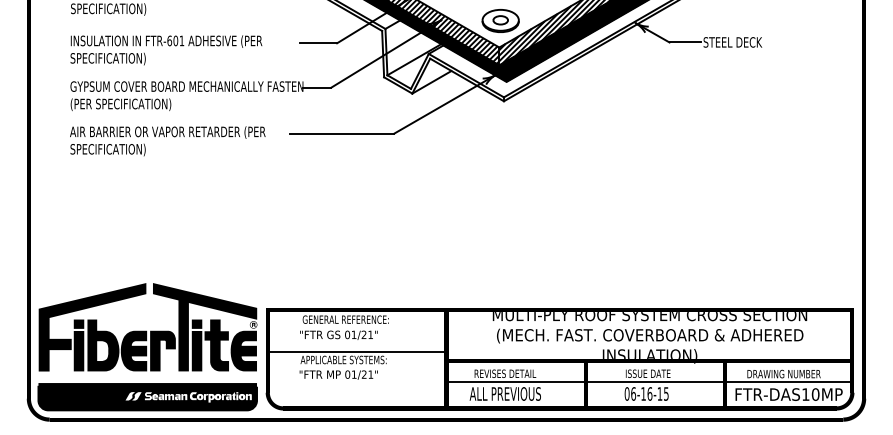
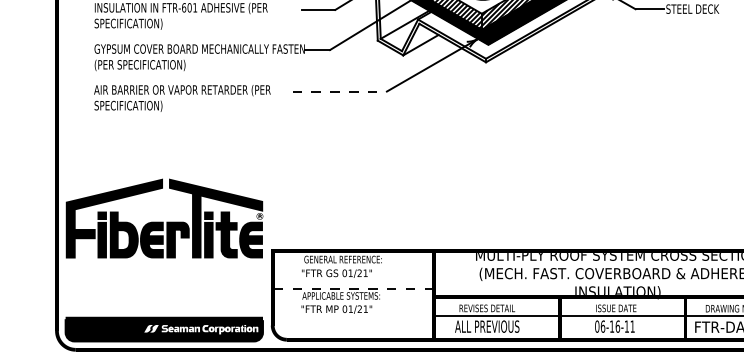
line: (342, 133) -> (340, 91), solid -> dashed
part: (147, 327) -> (164, 218), moved
line: (356, 351) -> (352, 288), solid -> dashed
text: (666, 393) -> (632, 326), 06-16-15 -> 06-16-11

